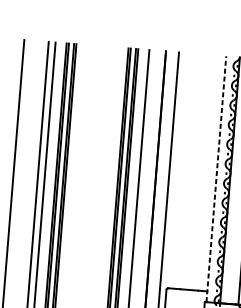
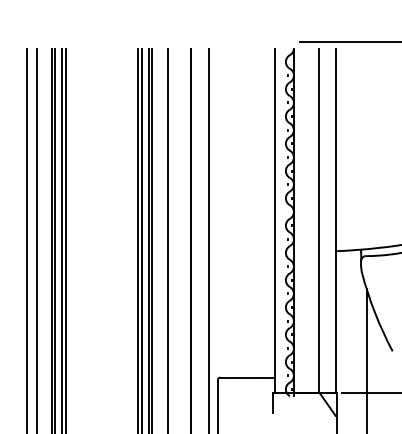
line: (216, 178) -> (274, 220), dashed -> solid

